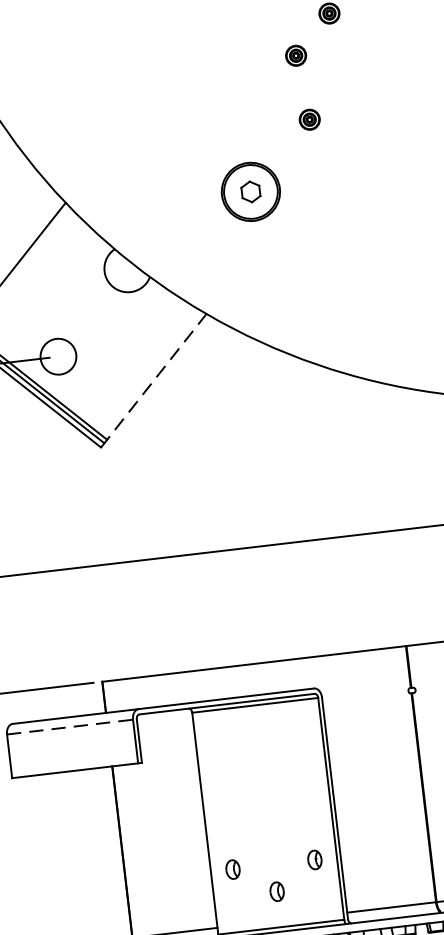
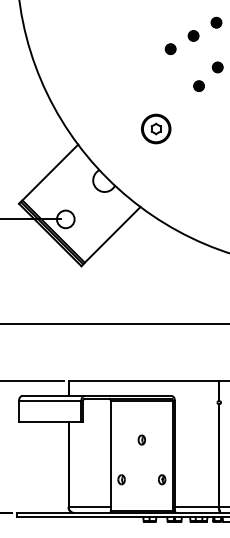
part: (308, 118) -> (201, 117), removed
part: (251, 190) -> (156, 128), moved
line: (152, 380) -> (110, 236), dashed -> solid
line: (70, 726) -> (50, 400), dashed -> solid
part: (276, 890) -> (141, 439), moved

